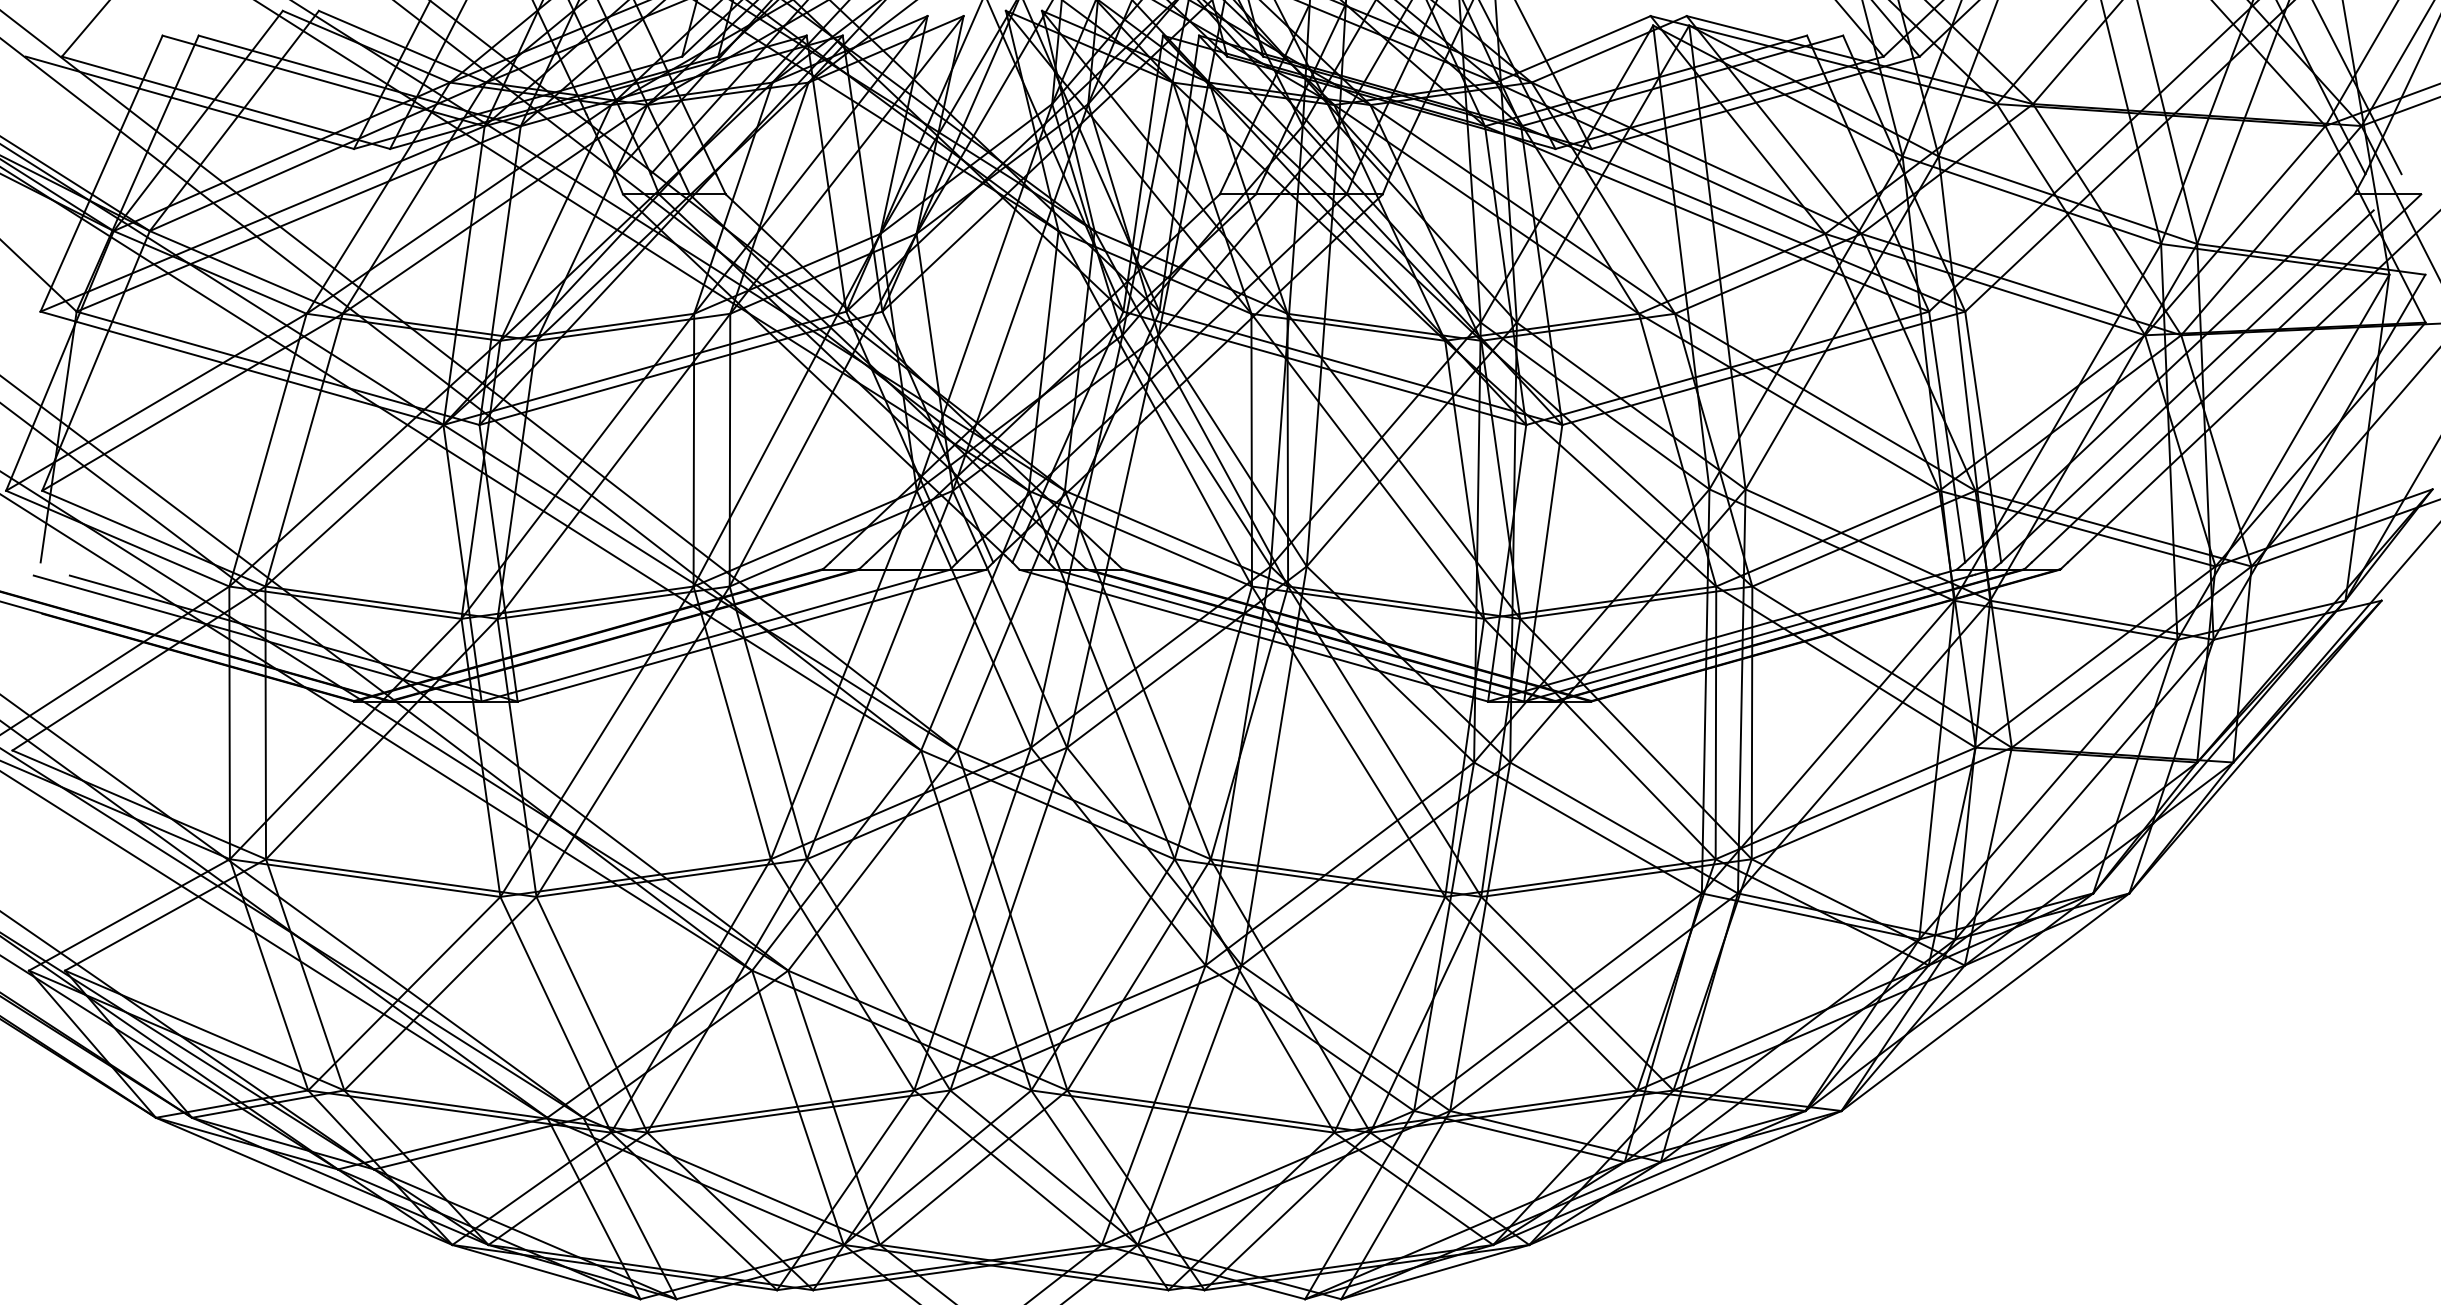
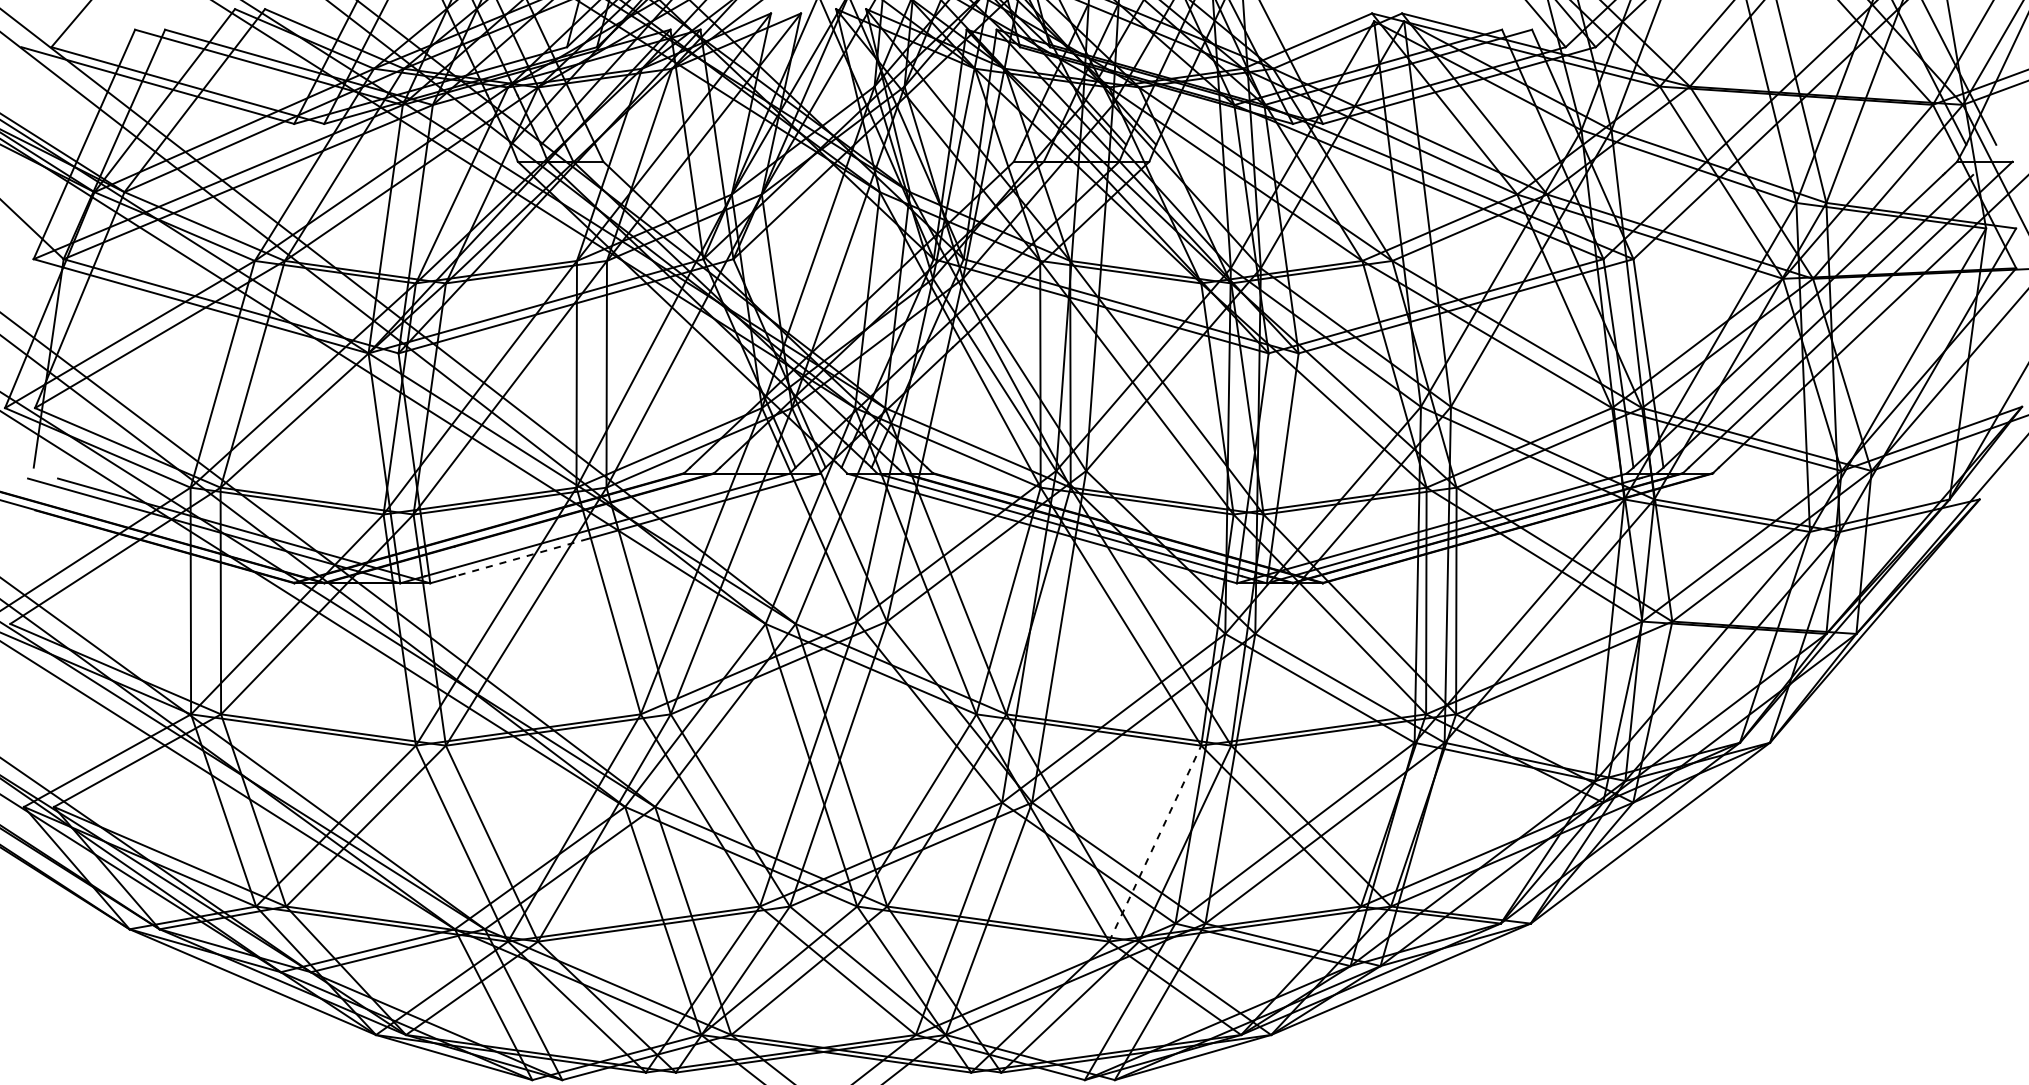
line: (627, 670) -> (521, 557), solid -> dashed
line: (1390, 1014) -> (1155, 843), solid -> dashed

